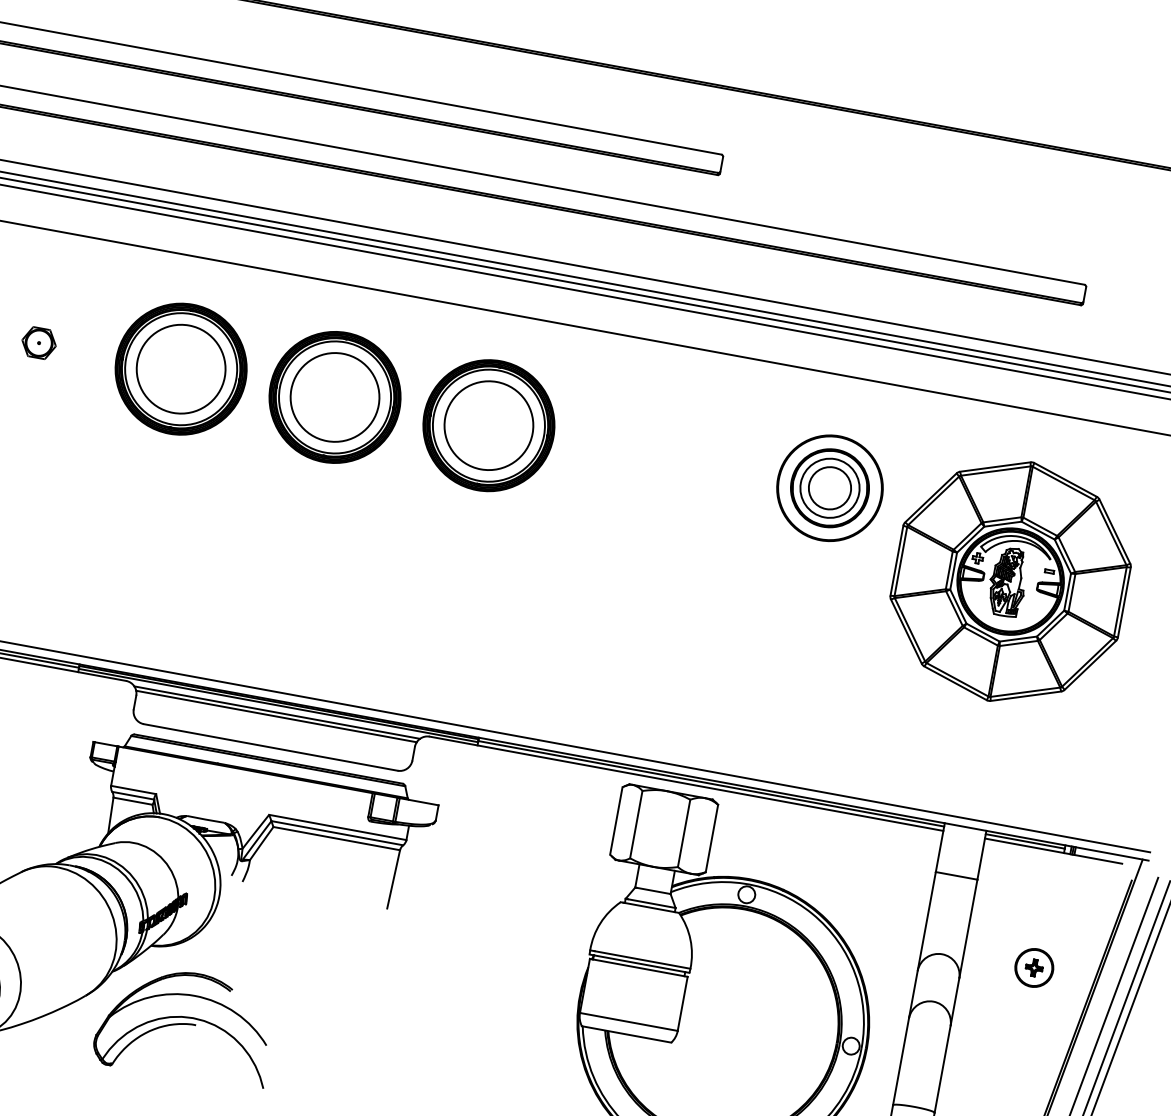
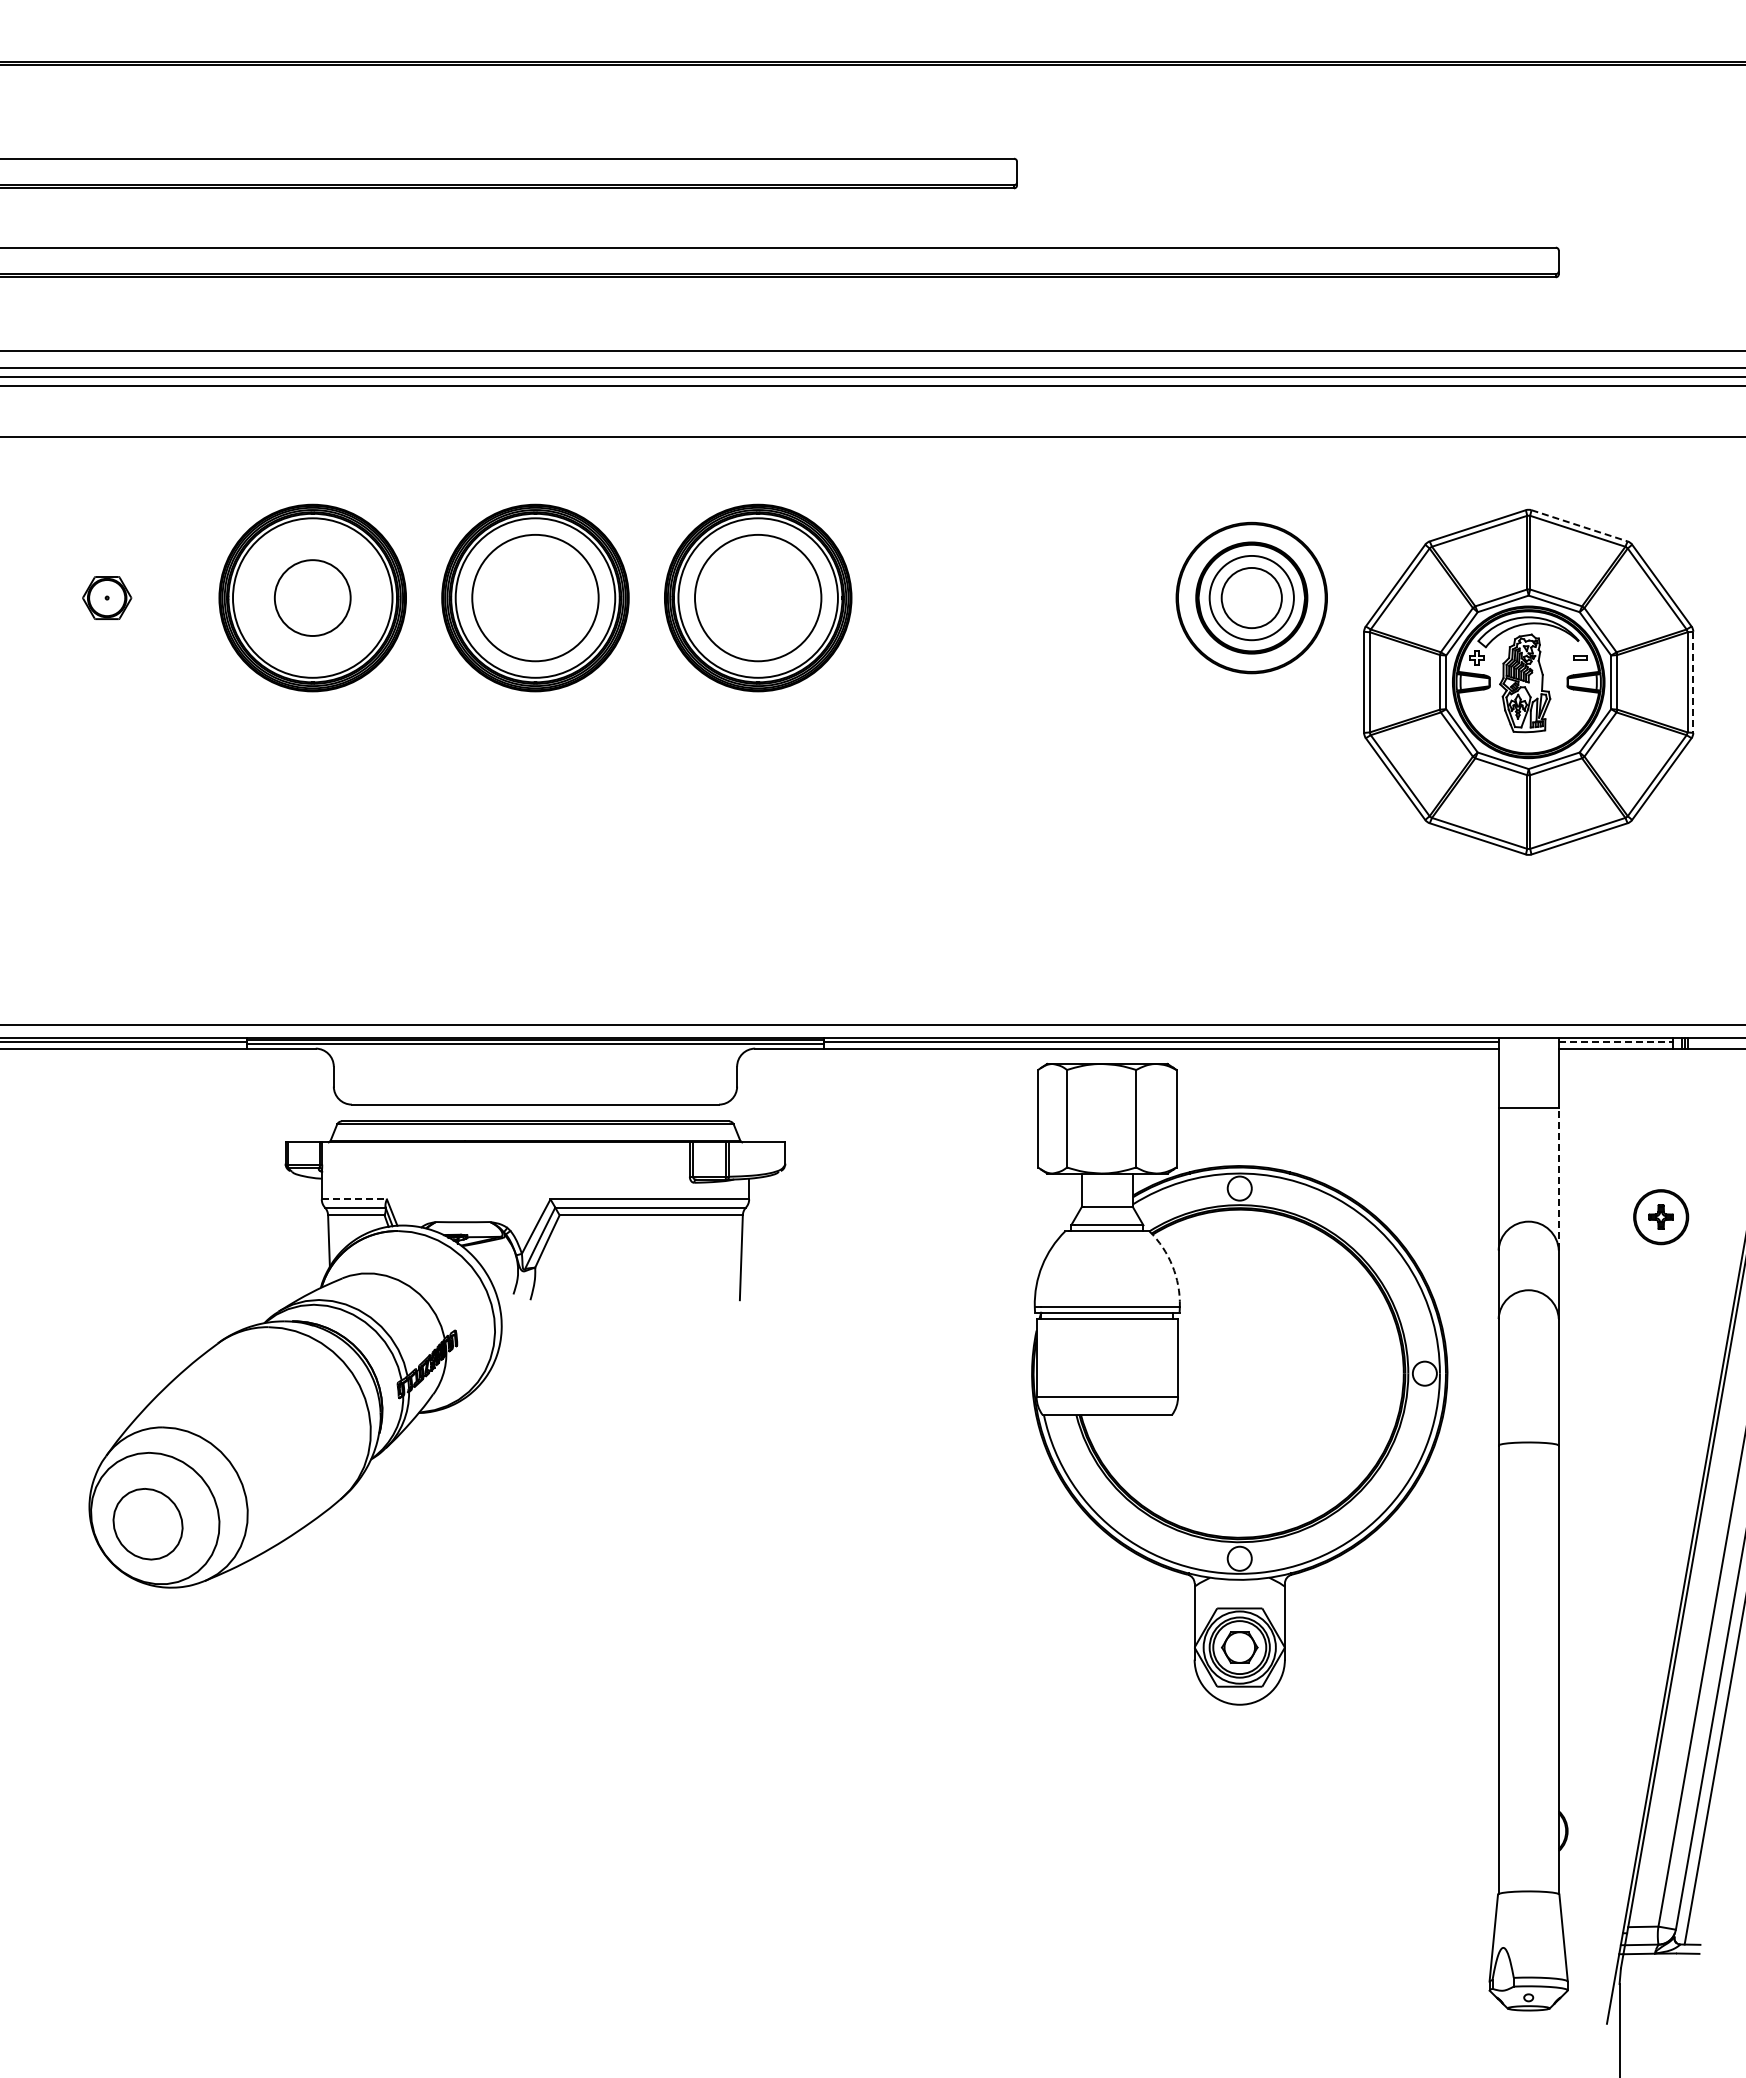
circle: (181, 368) -> (312, 597), size x0.6
line: (1065, 479) -> (1579, 525), solid -> dashed
line: (1124, 602) -> (1693, 682), solid -> dashed
line: (277, 712) -> (535, 1054), removed
line: (276, 716) -> (535, 1059), removed
line: (133, 790) -> (354, 1199), solid -> dashed
line: (1025, 841) -> (1616, 1042), solid -> dashed
line: (968, 928) -> (1558, 1178), solid -> dashed
arc: (690, 939) -> (1172, 1265), solid -> dashed
part: (186, 1025) -> (488, 1515), removed

